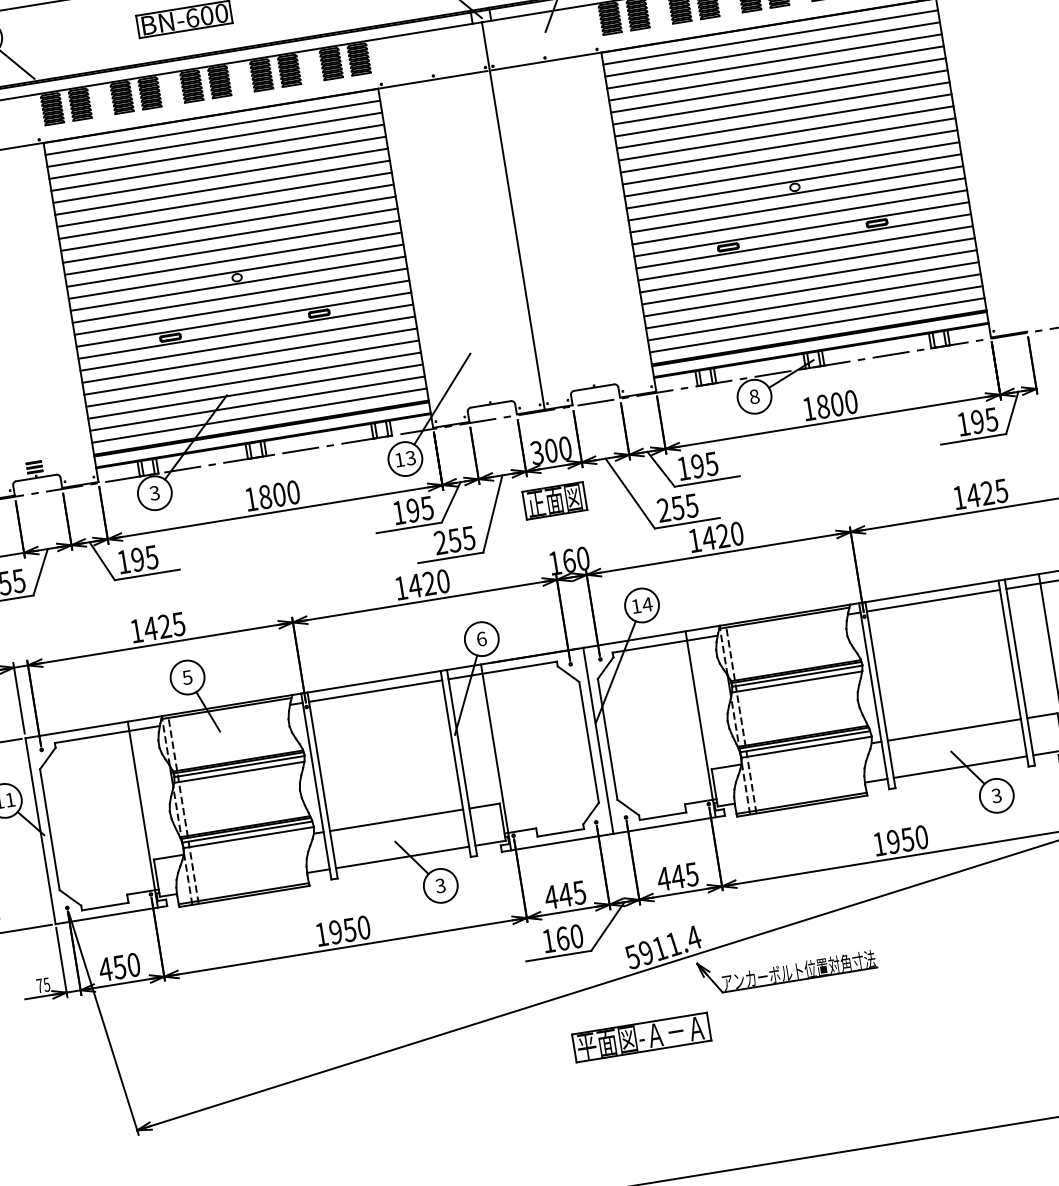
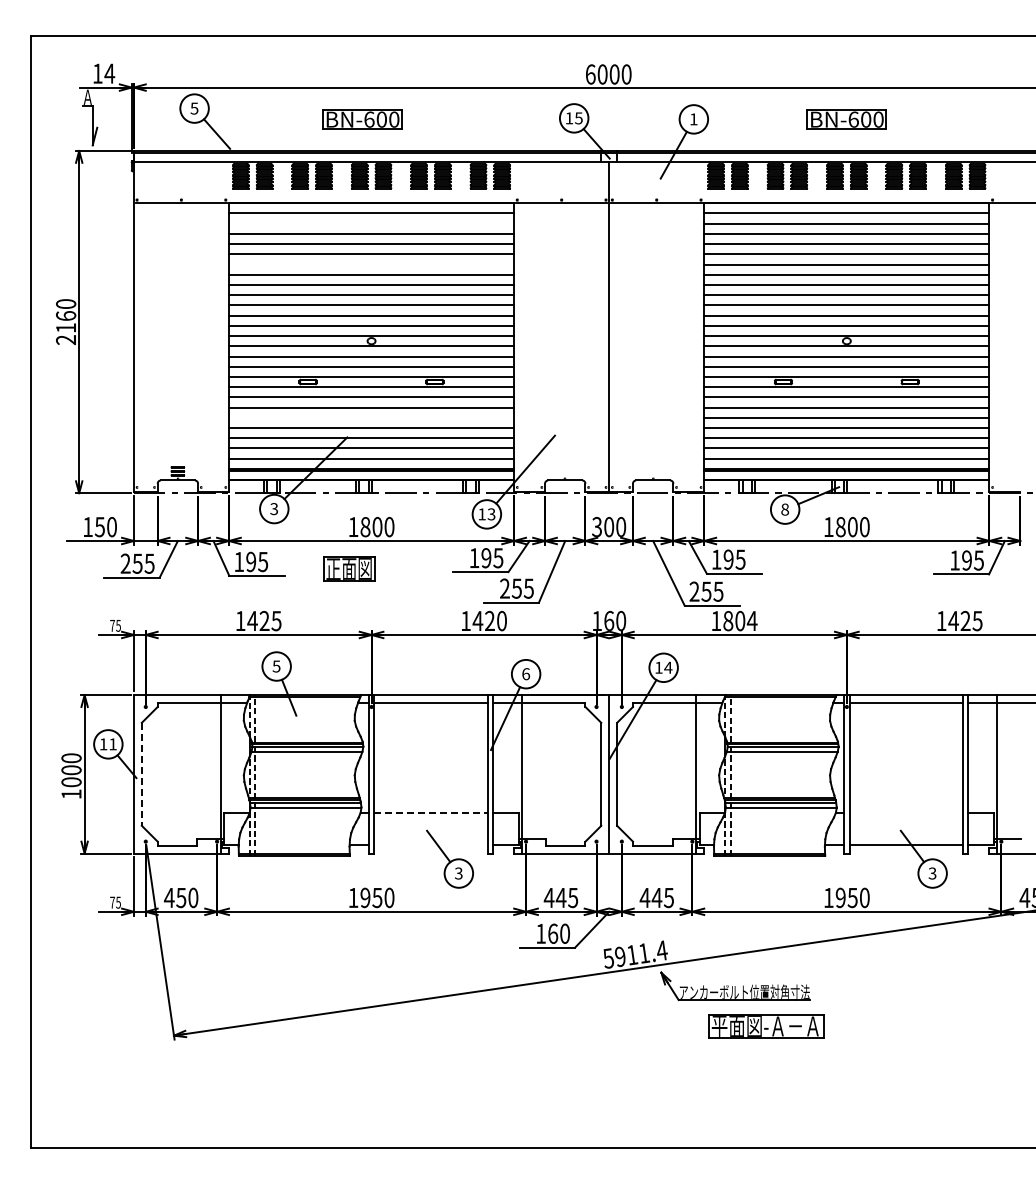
line: (214, 139) -> (371, 223), removed
line: (222, 187) -> (371, 264), removed
line: (251, 367) -> (371, 417), removed
part: (554, 500) -> (349, 568), moved
text: (722, 535) -> (739, 620), 1420 -> 1804
line: (953, 730) -> (905, 813), removed
line: (396, 820) -> (430, 813), solid -> dashed
line: (49, 829) -> (141, 774), solid -> dashed
line: (401, 857) -> (430, 844), removed
part: (641, 1037) -> (766, 1026), moved

